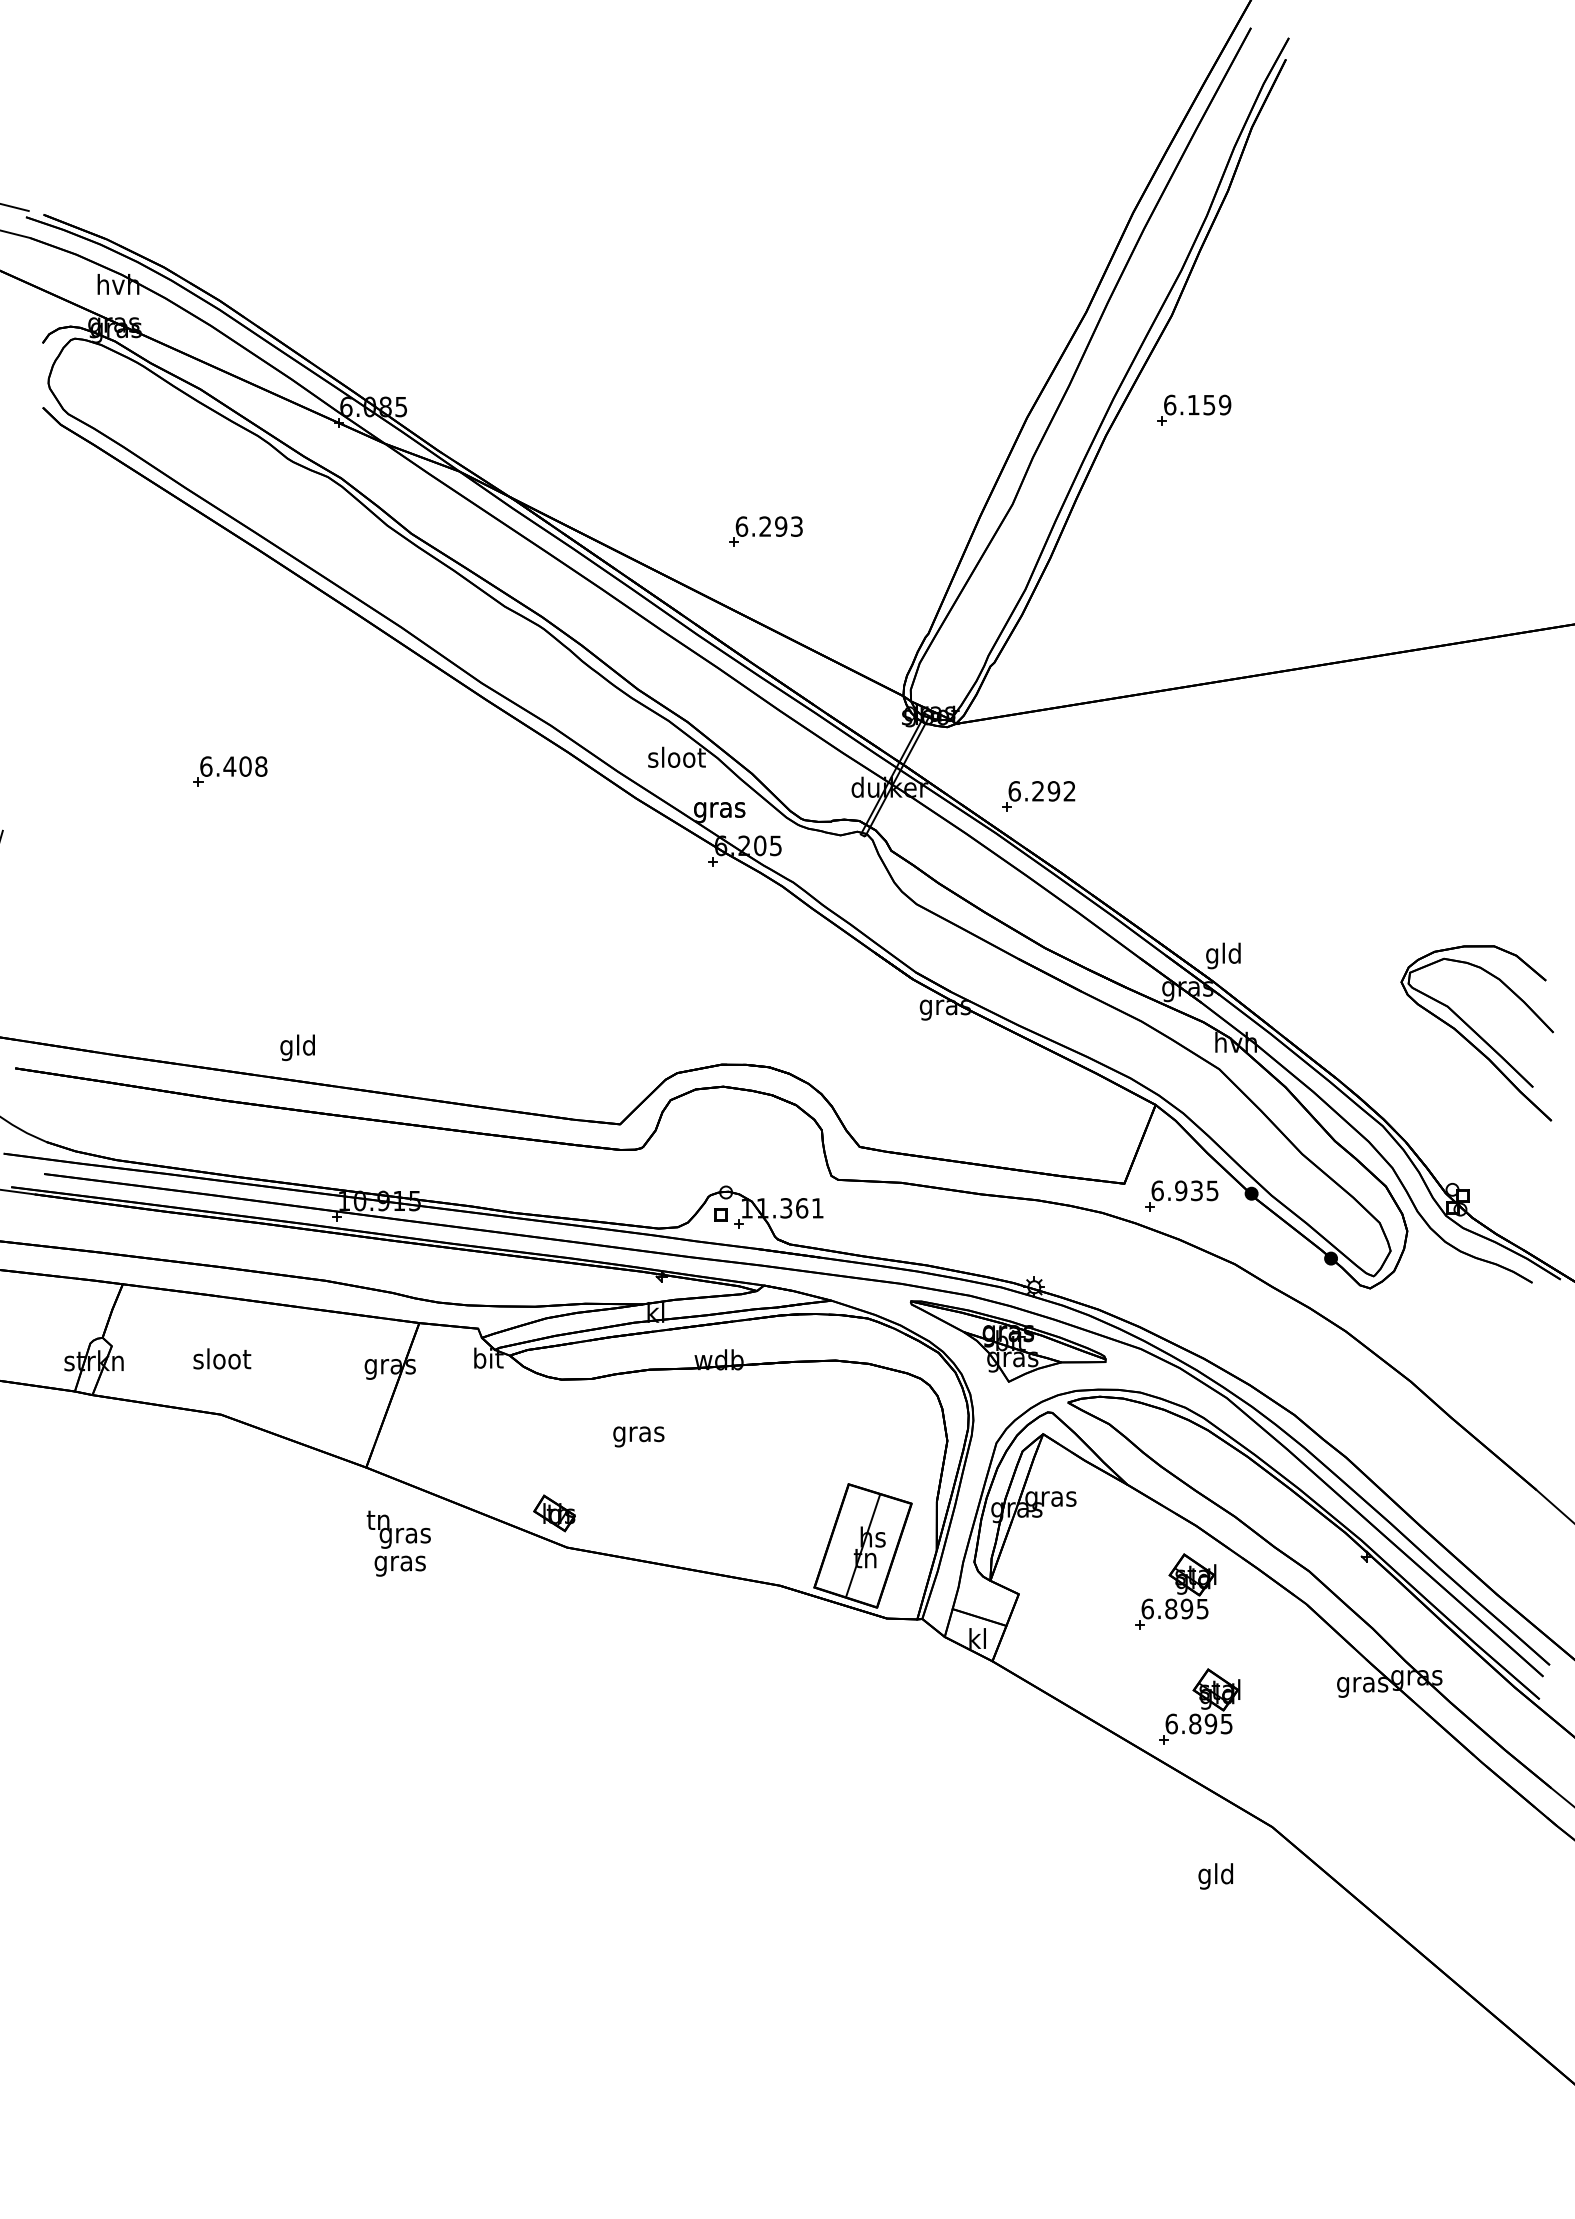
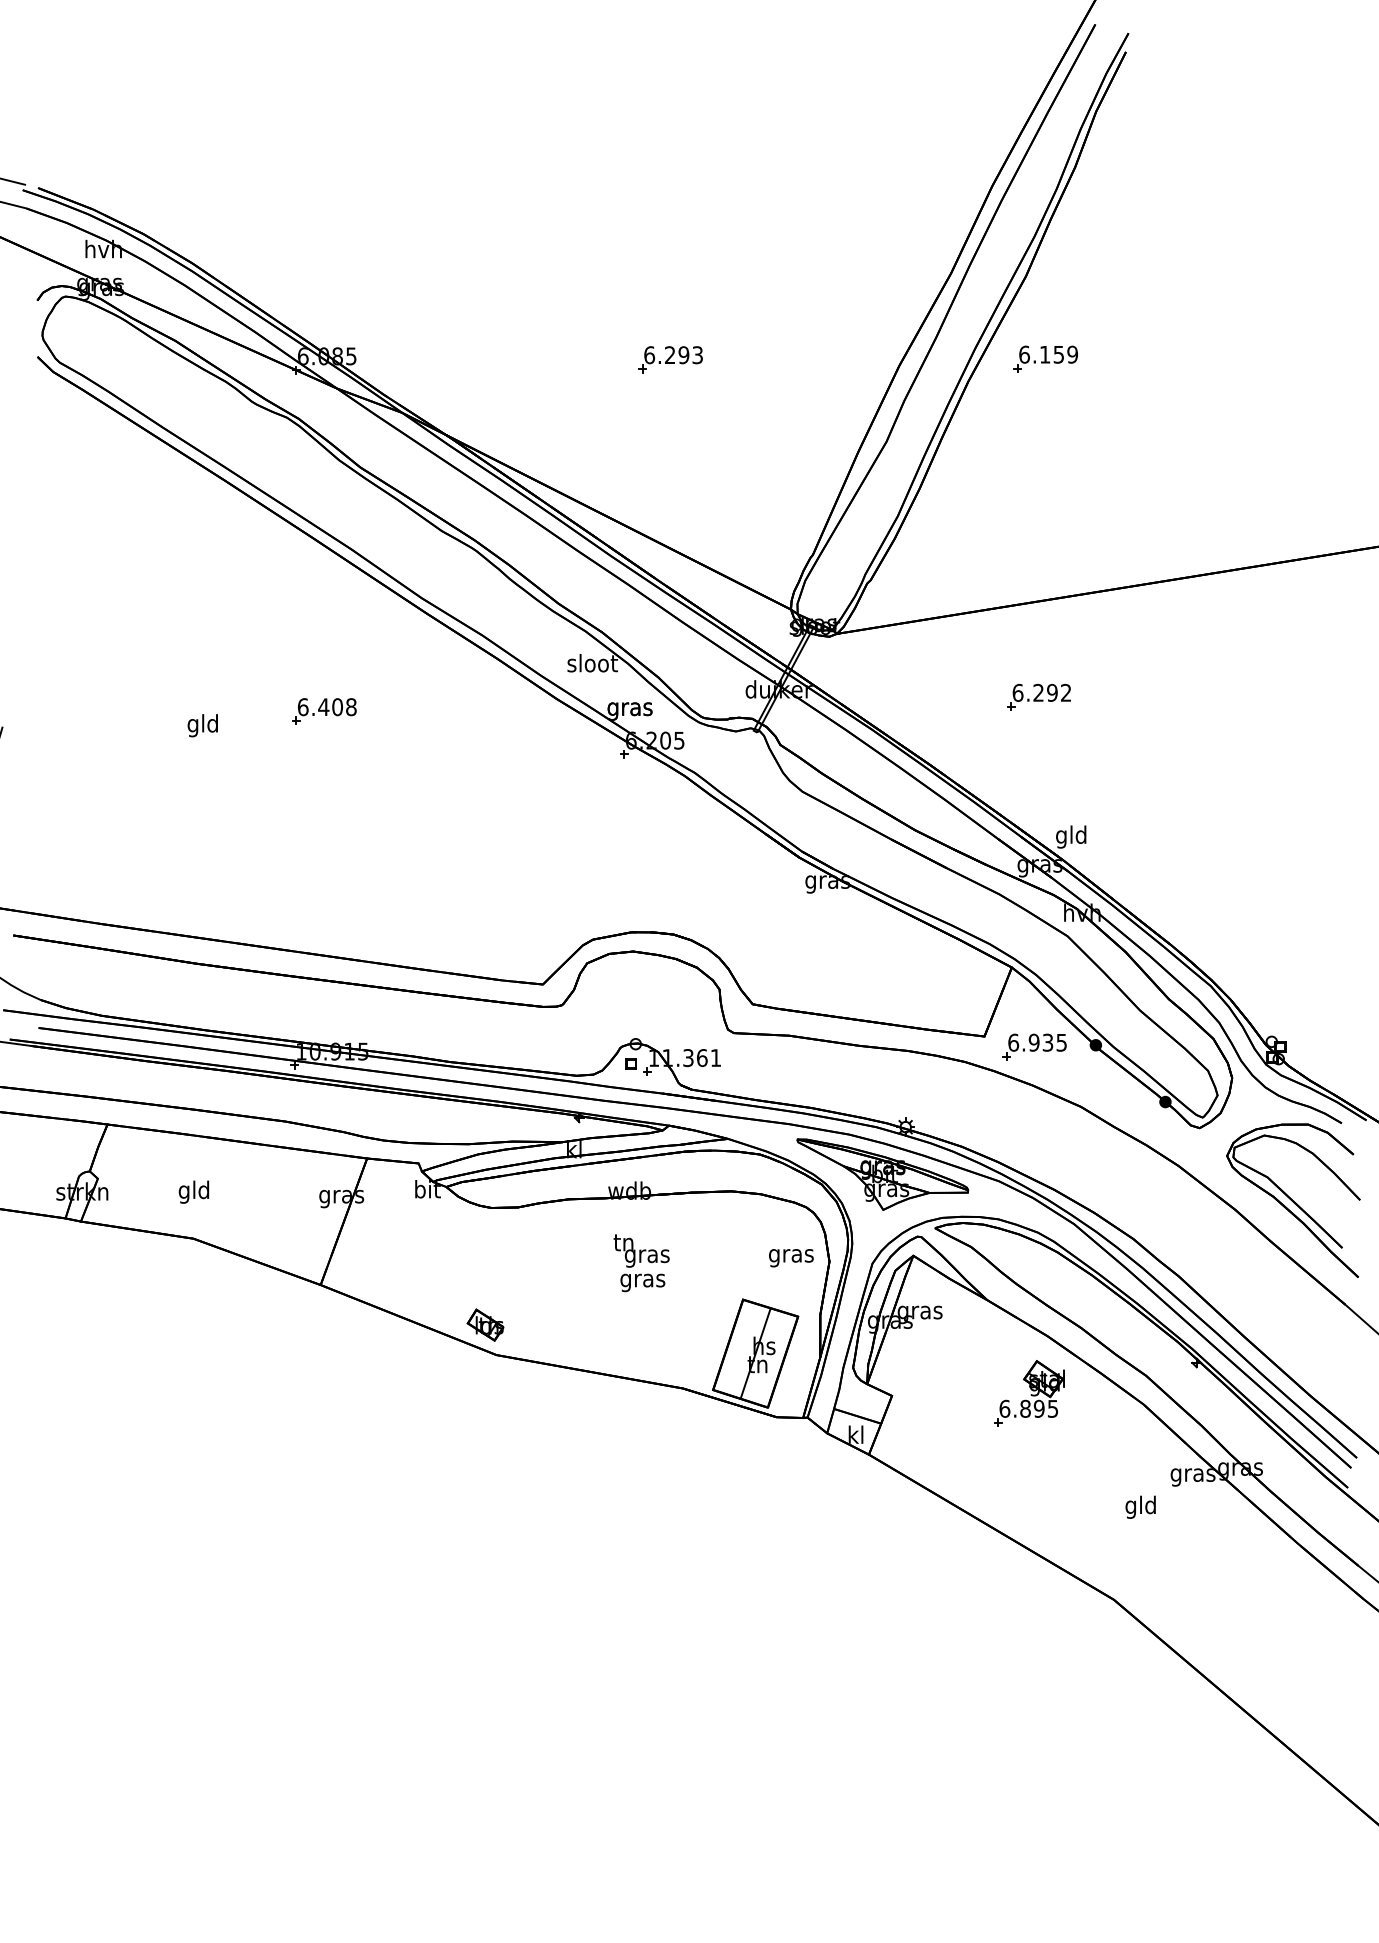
part: (765, 531) -> (670, 359), moved
part: (230, 771) -> (324, 711), moved
part: (1038, 796) -> (1038, 697), moved
part: (1476, 1033) -> (1292, 1200), moved
text: (297, 1047) -> (202, 725), moved
text: (222, 1361) -> (194, 1192), sloot -> gld
text: (638, 1436) -> (791, 1257), moved
text: (398, 1543) -> (641, 1263), moved
part: (1199, 1706) -> (1050, 1494), removed
text: (1215, 1876) -> (1140, 1507), moved

